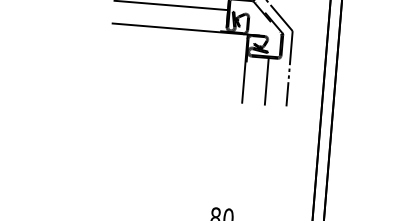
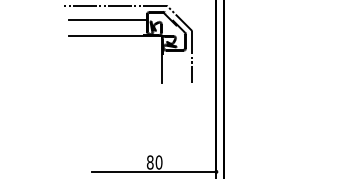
line: (266, 81) -> (177, 66), removed

